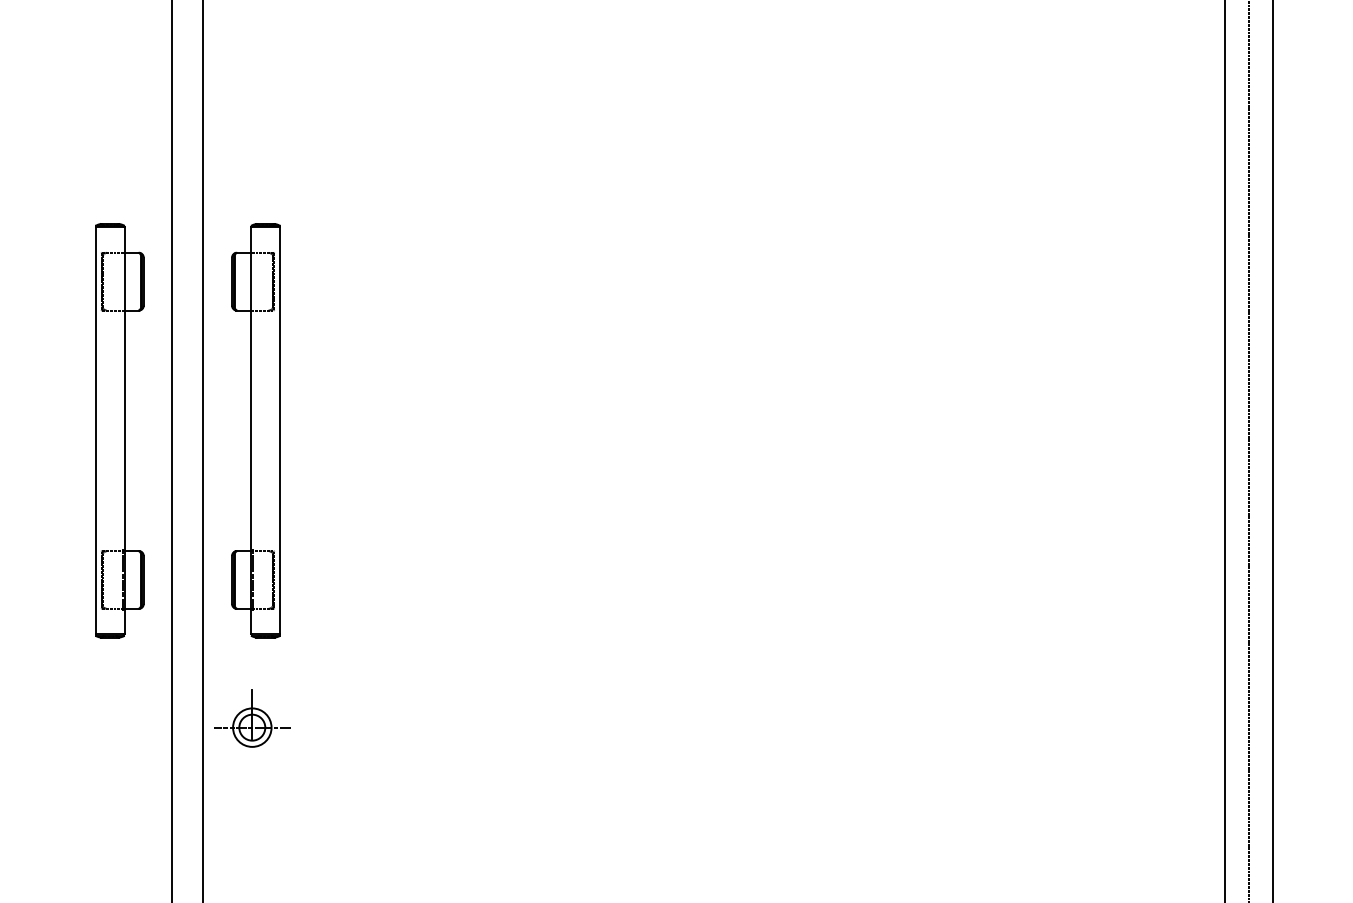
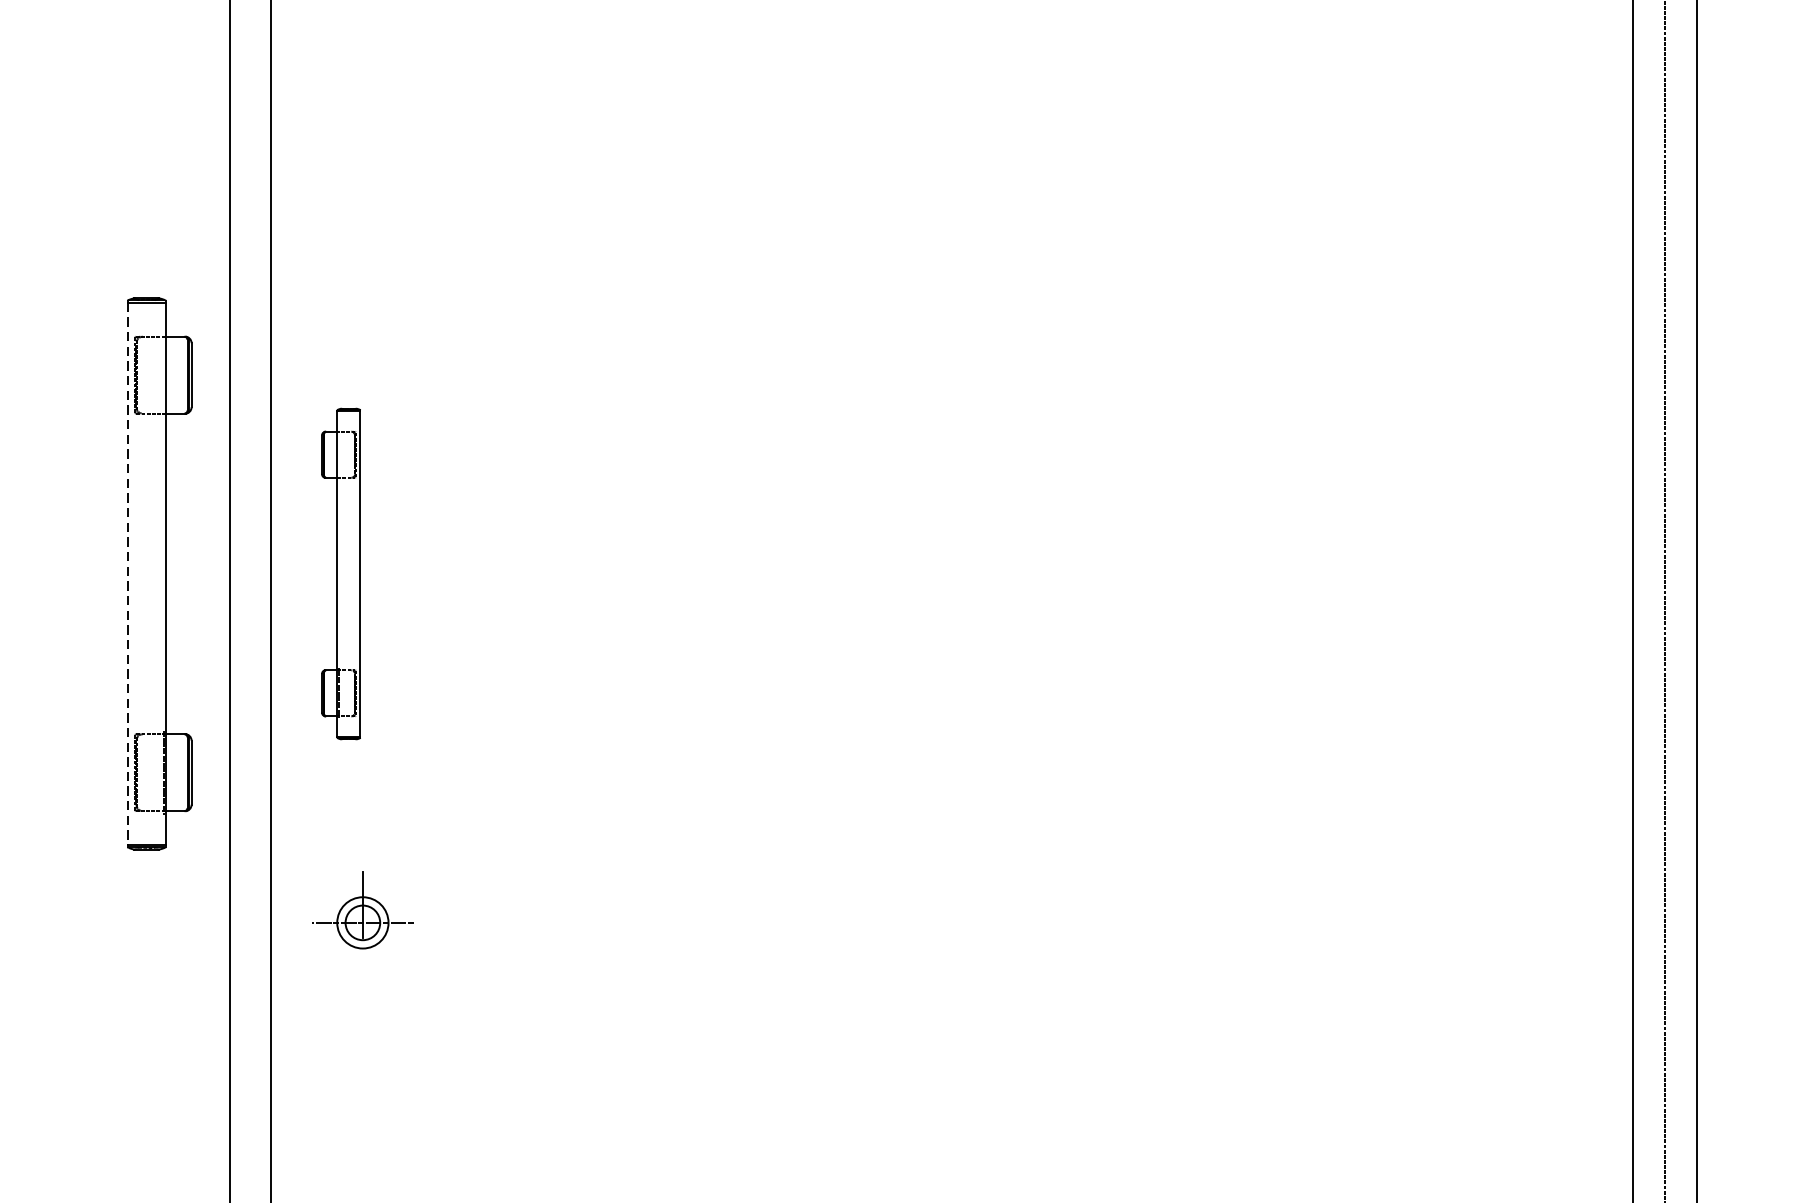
line: (95, 430) -> (127, 573), solid -> dashed
part: (255, 430) -> (340, 573), size x0.6
part: (252, 718) -> (363, 910), moved

